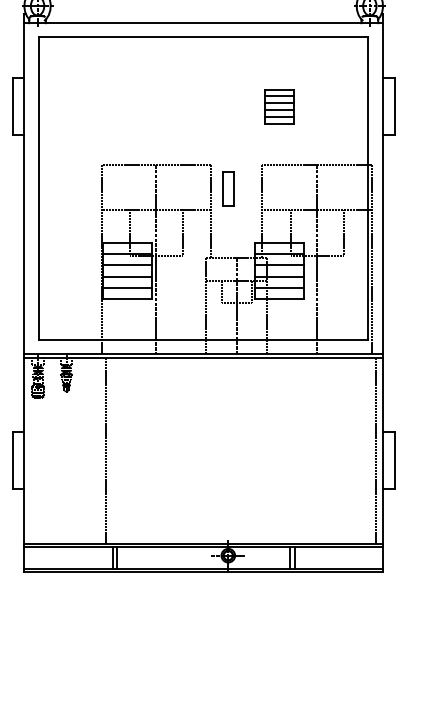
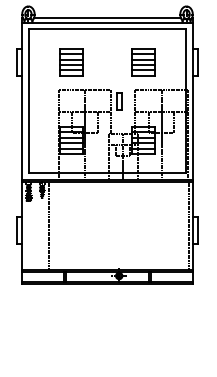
line: (203, 14) -> (107, 18), added
part: (128, 106) -> (71, 62), added
part: (279, 106) -> (143, 62), size x1.67
line: (104, 449) -> (48, 225), moved

